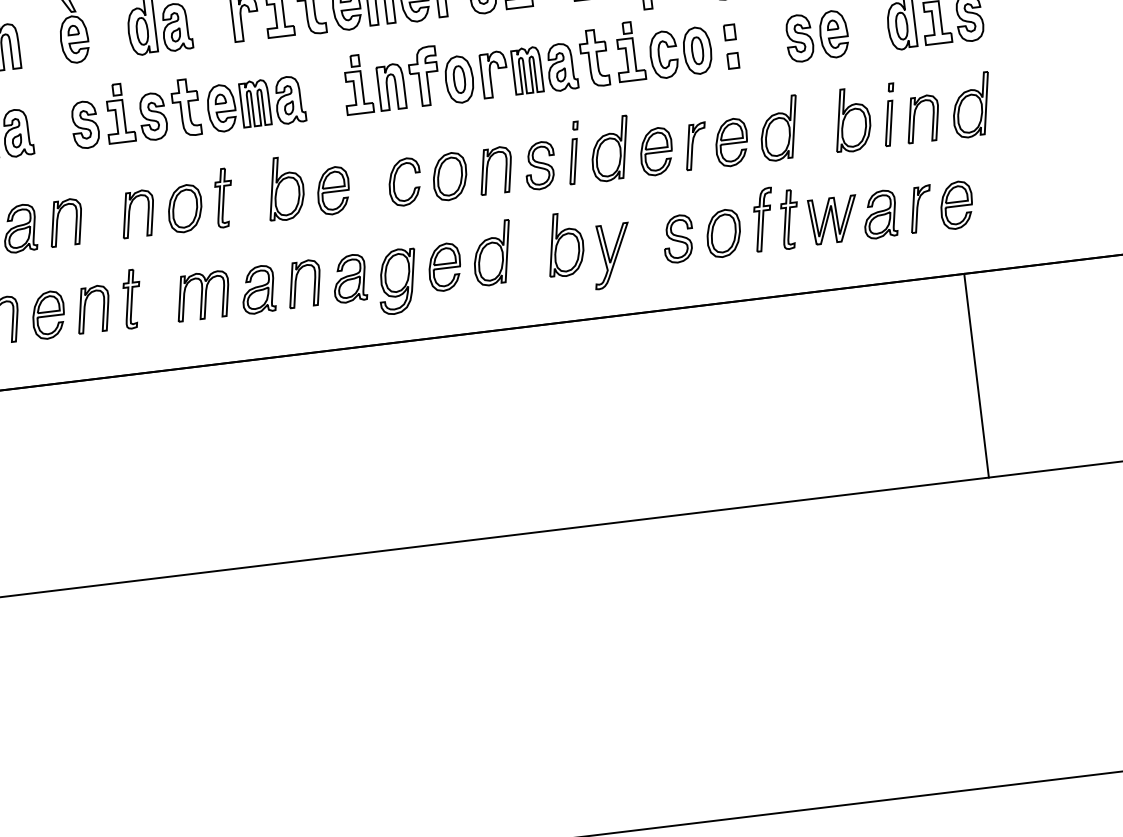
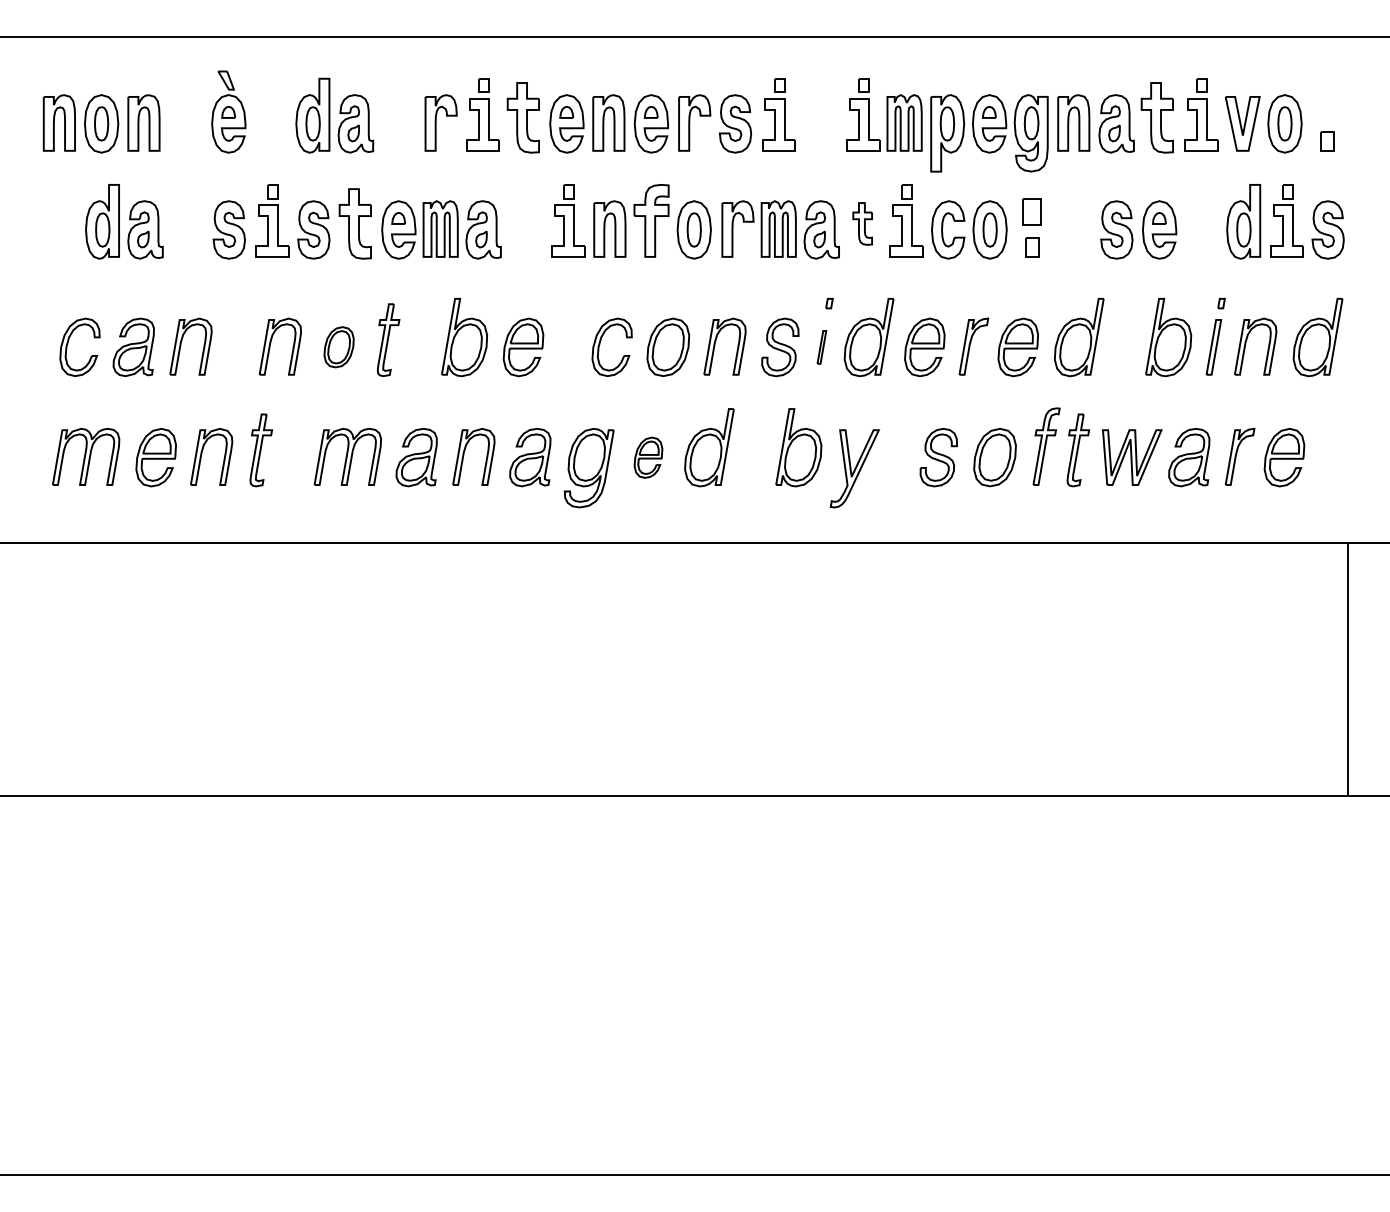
part: (730, 32) -> (1032, 212), size x1.4
part: (594, 57) -> (862, 223), size x0.6
part: (573, 161) -> (821, 347), size x0.6
part: (184, 208) -> (338, 346), size x0.7
part: (444, 267) -> (648, 457), size x0.7
line: (976, 375) -> (1347, 668), moved

